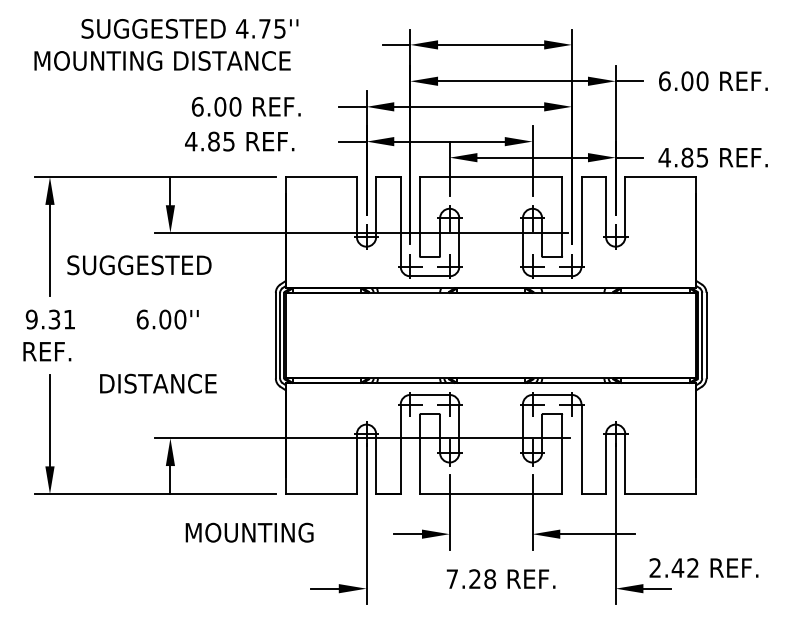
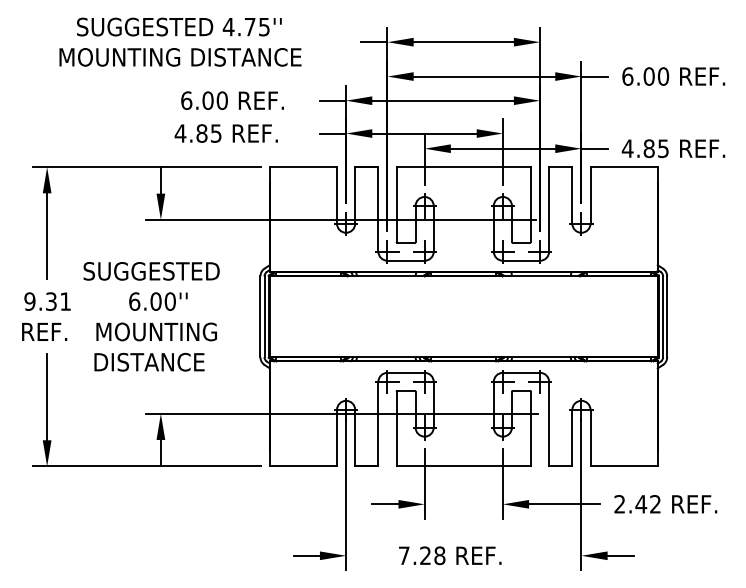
text: (162, 61) -> (180, 57), moved
text: (139, 265) -> (151, 271), moved
text: (249, 532) -> (156, 331), moved
text: (703, 568) -> (665, 504), moved
text: (501, 578) -> (450, 555), moved

